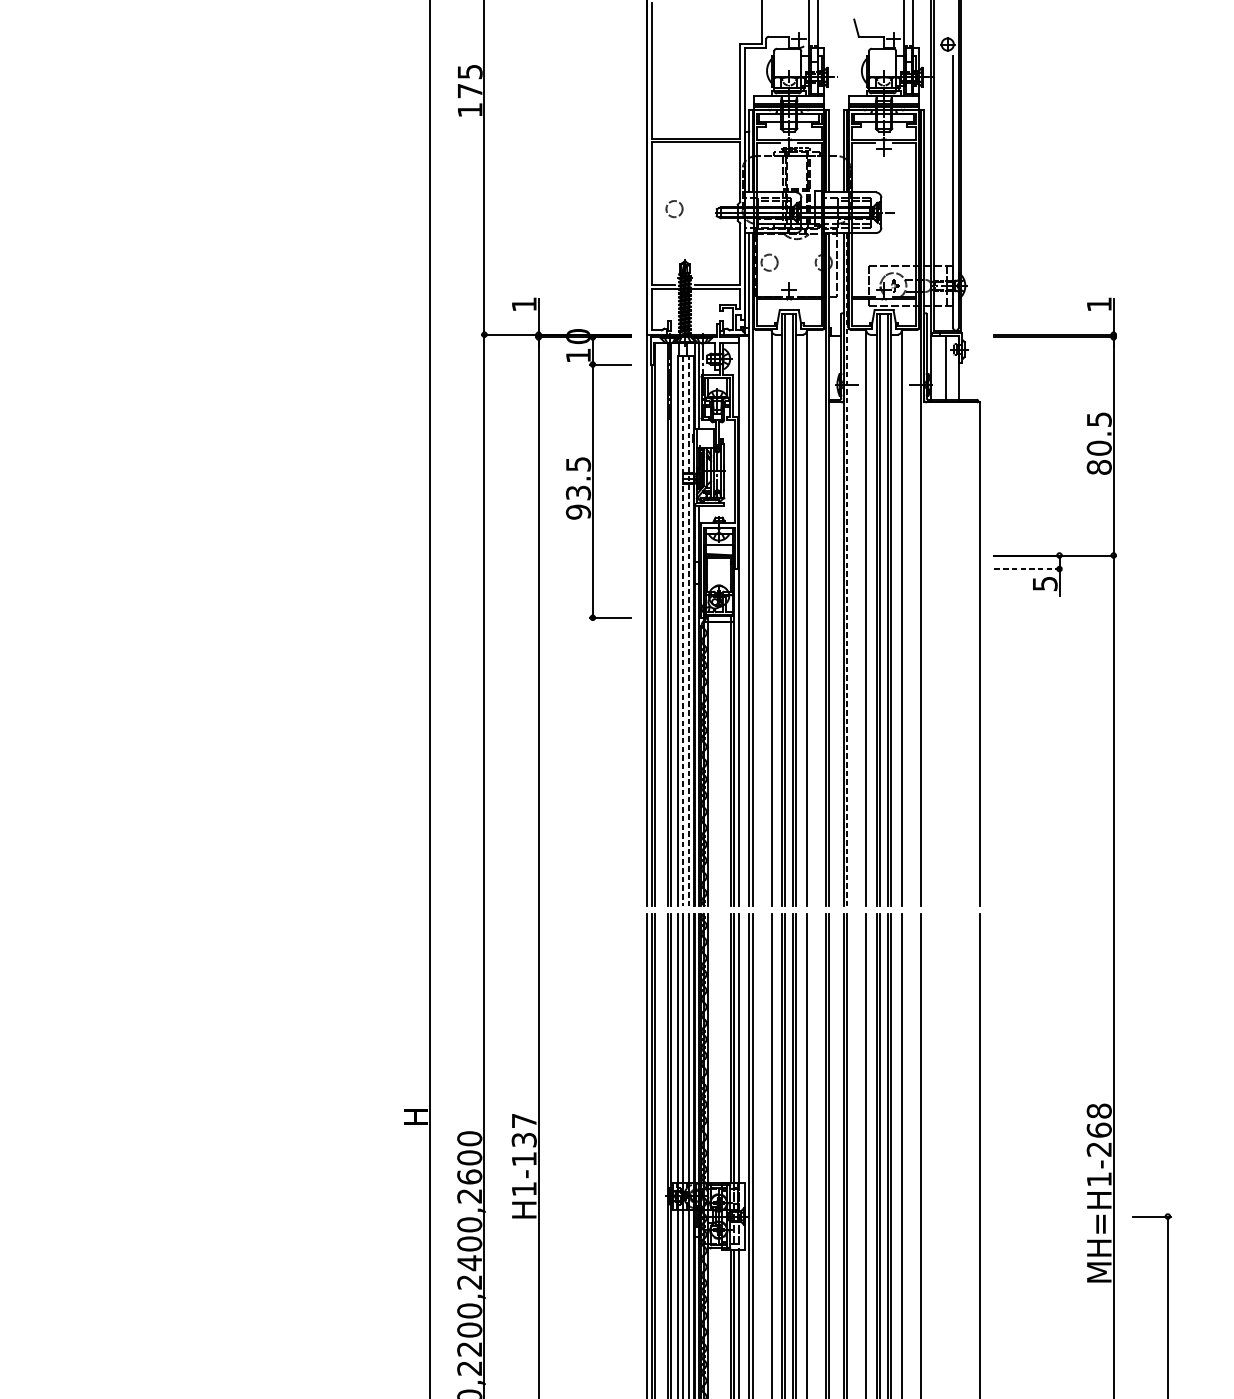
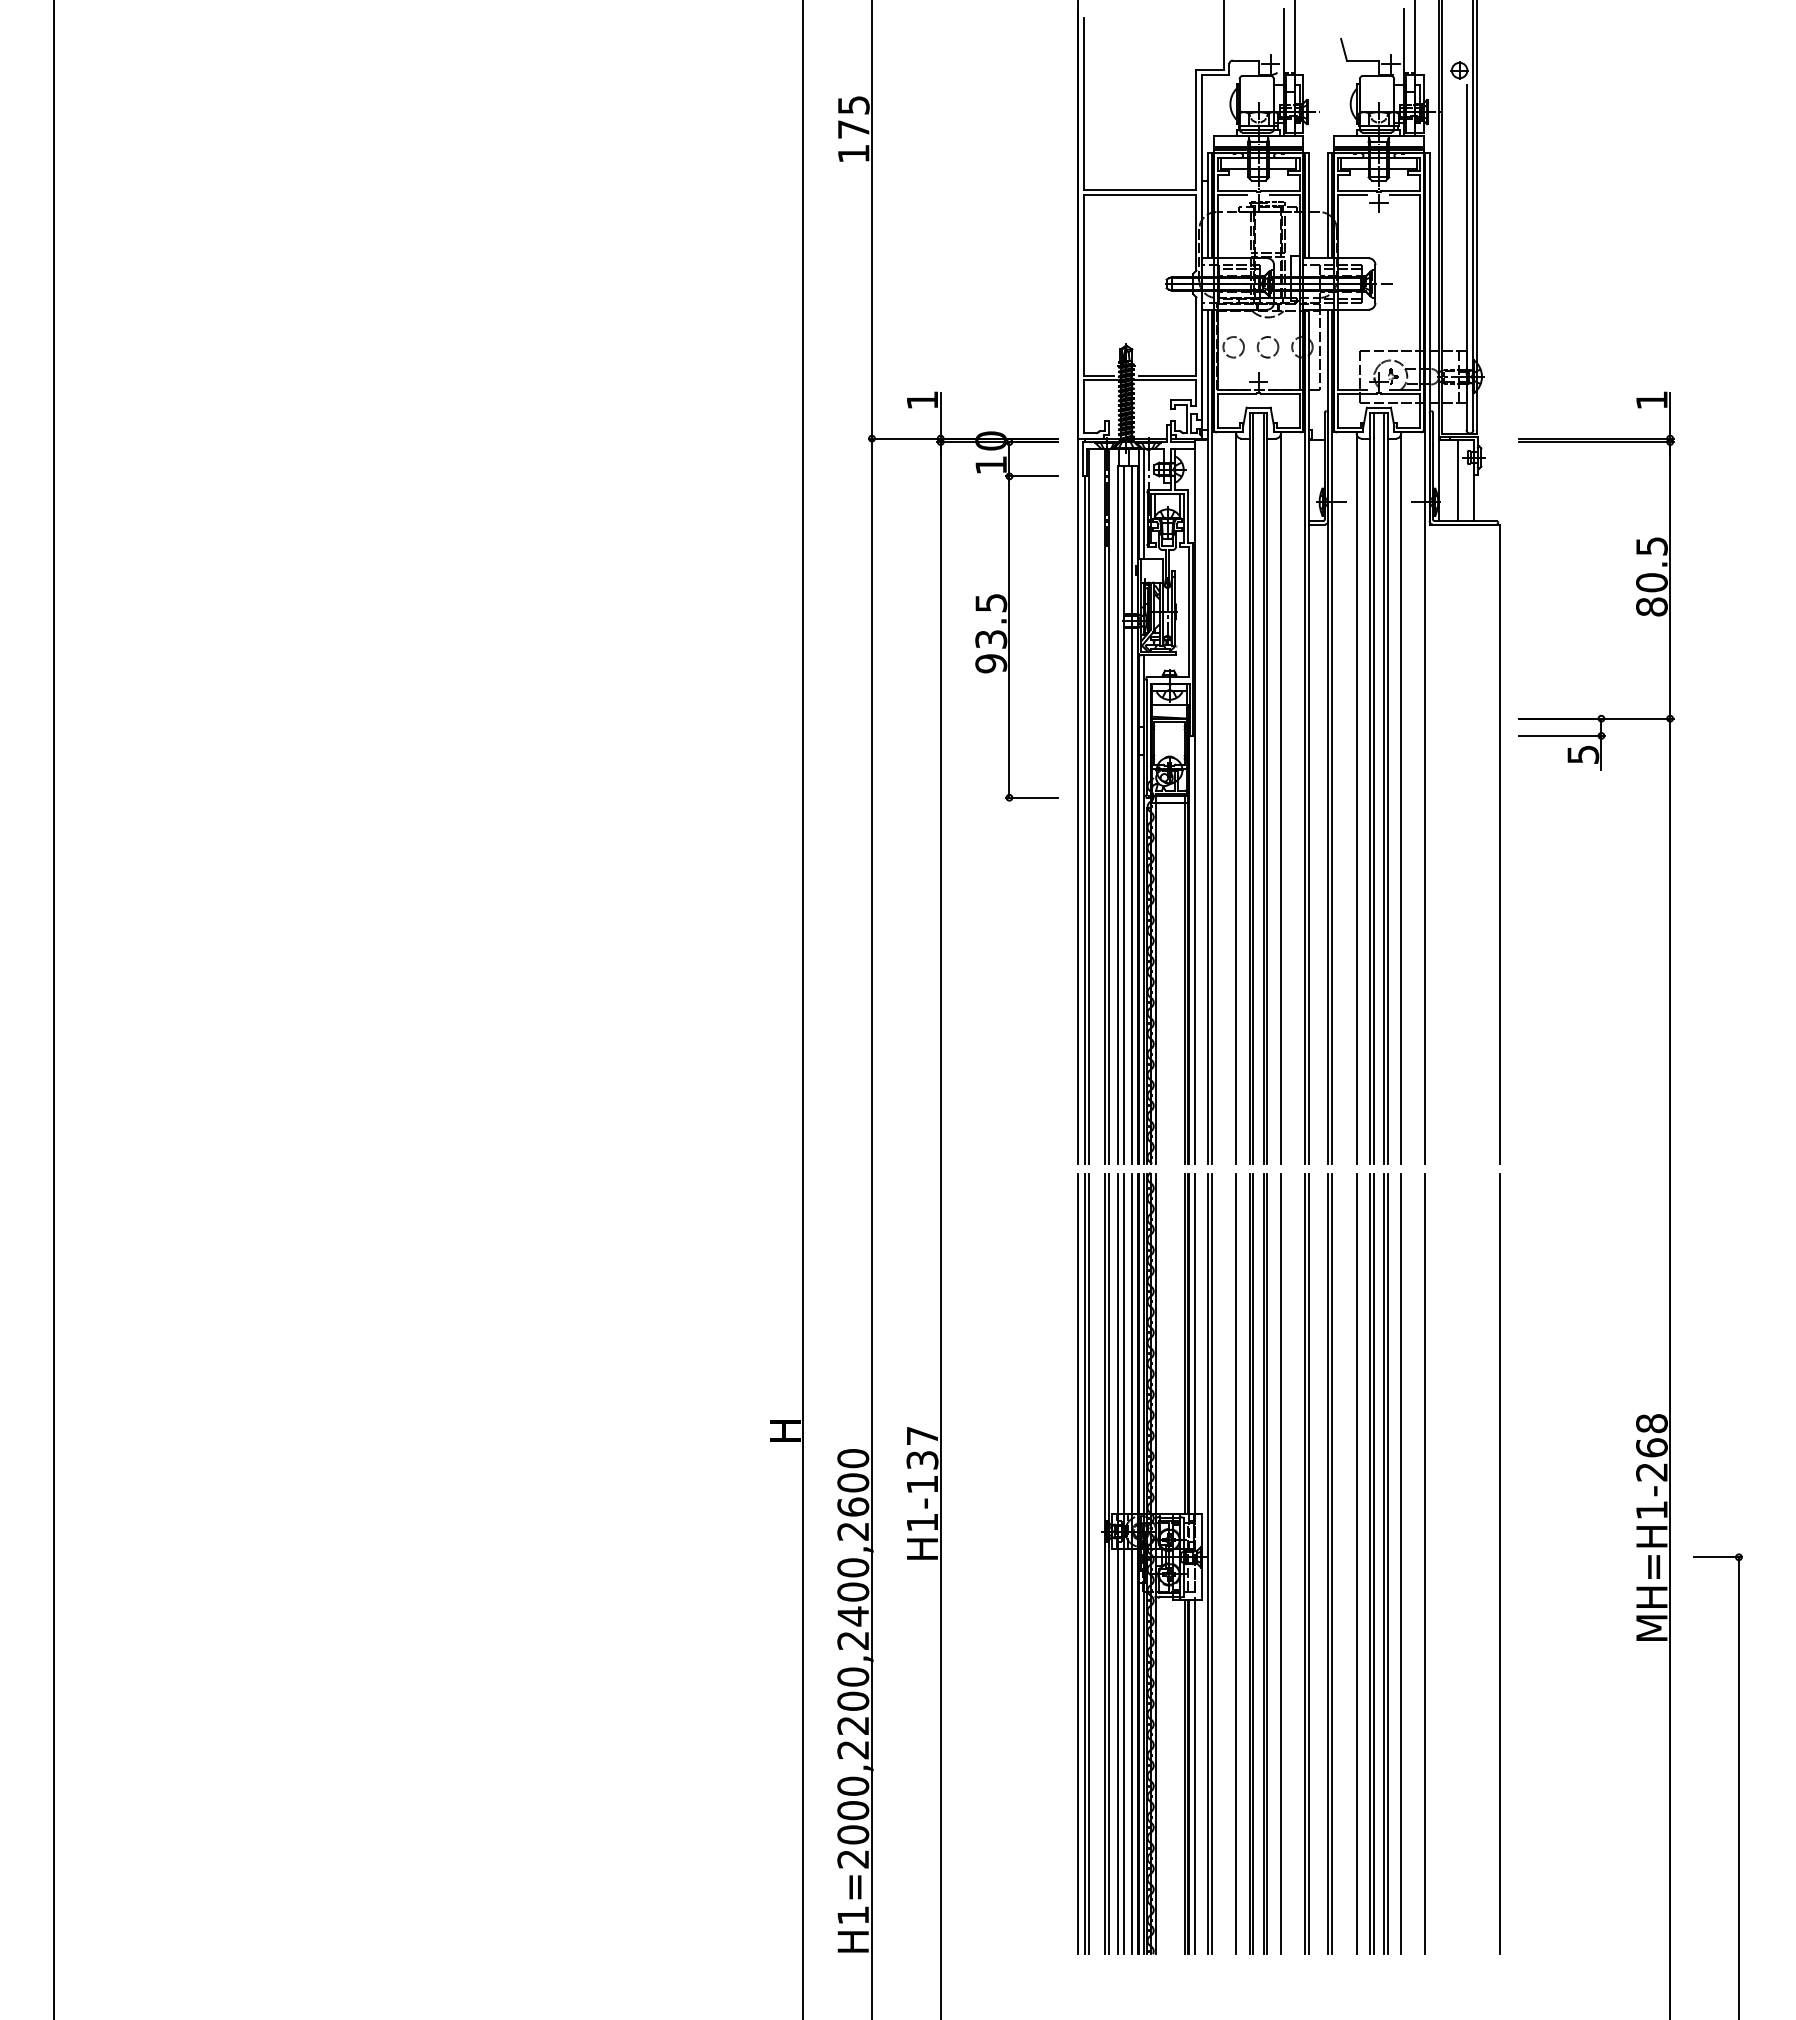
circle: (674, 209) -> (1267, 347), moved
line: (1028, 568) -> (1561, 735), dashed -> solid
line: (847, 569) -> (1332, 736), dashed -> solid
line: (683, 631) -> (1124, 814), dashed -> solid
line: (689, 631) -> (1131, 814), dashed -> solid

